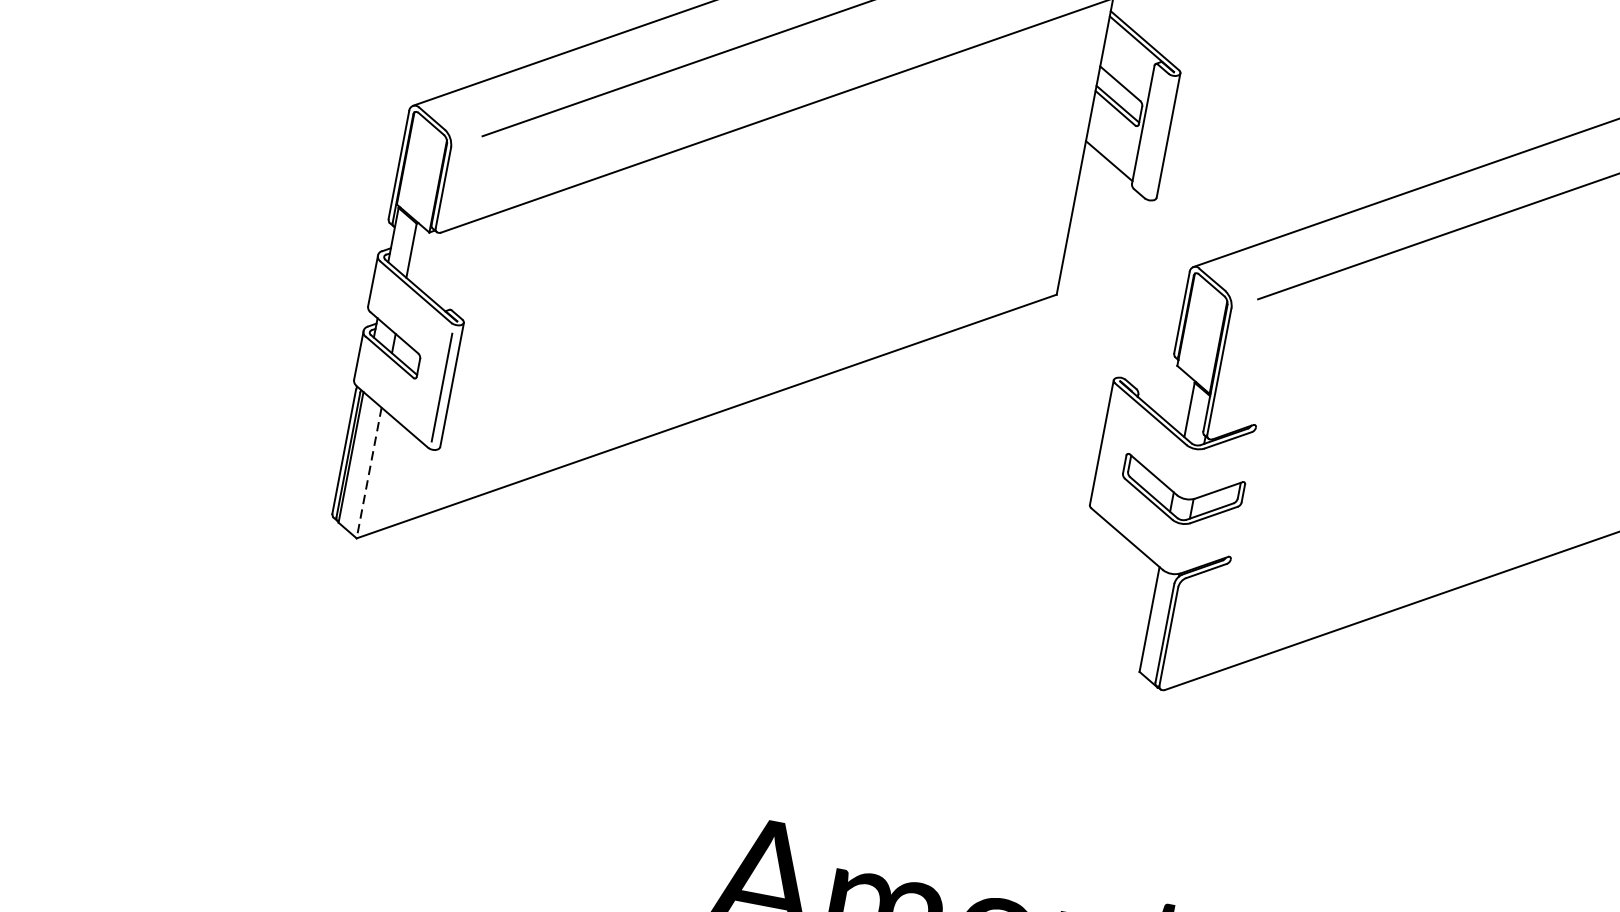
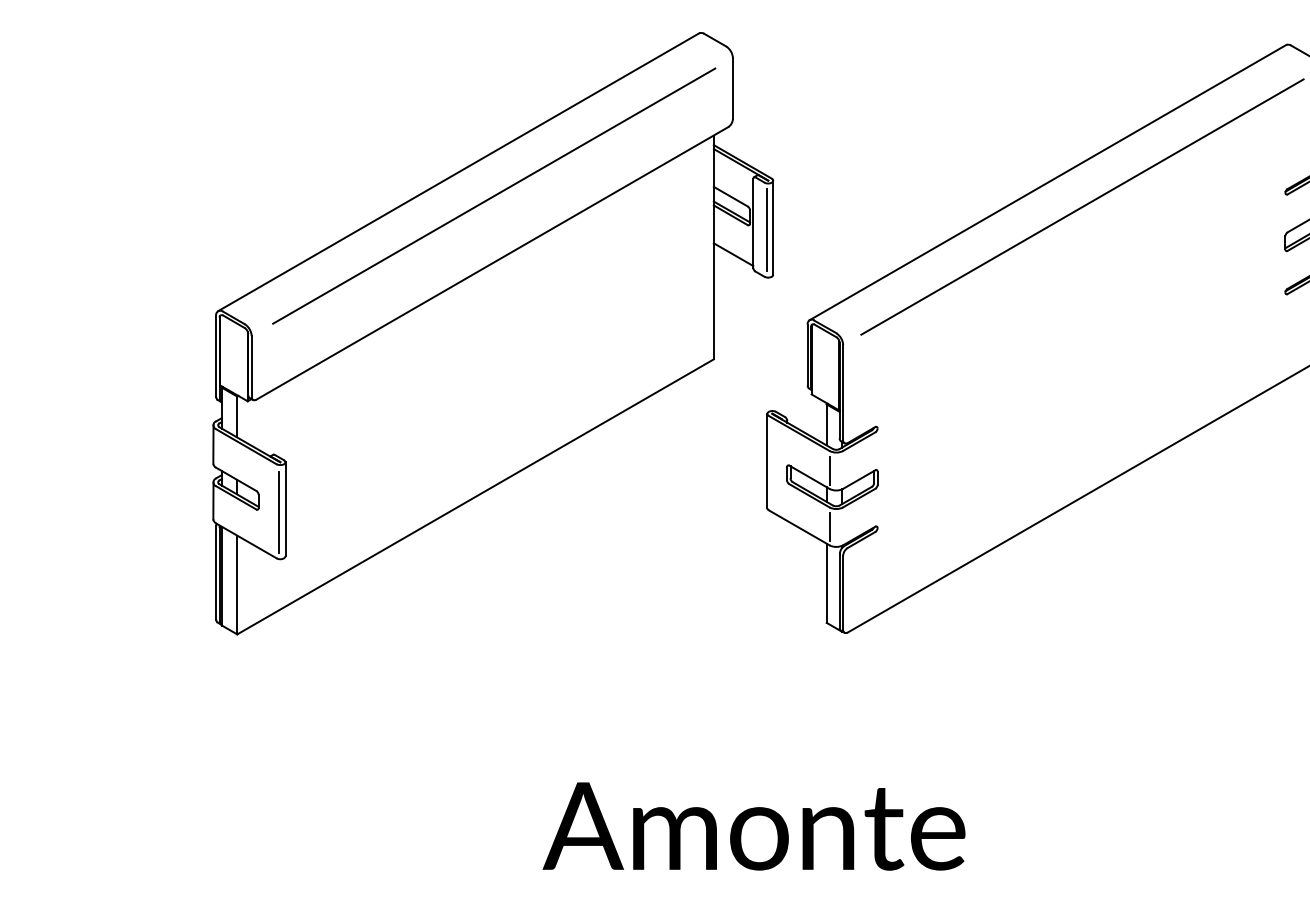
line: (1160, 137) -> (767, 230), added
line: (1181, 470) -> (829, 470), added
line: (369, 473) -> (237, 585), dashed -> solid
line: (1167, 545) -> (829, 526), added

